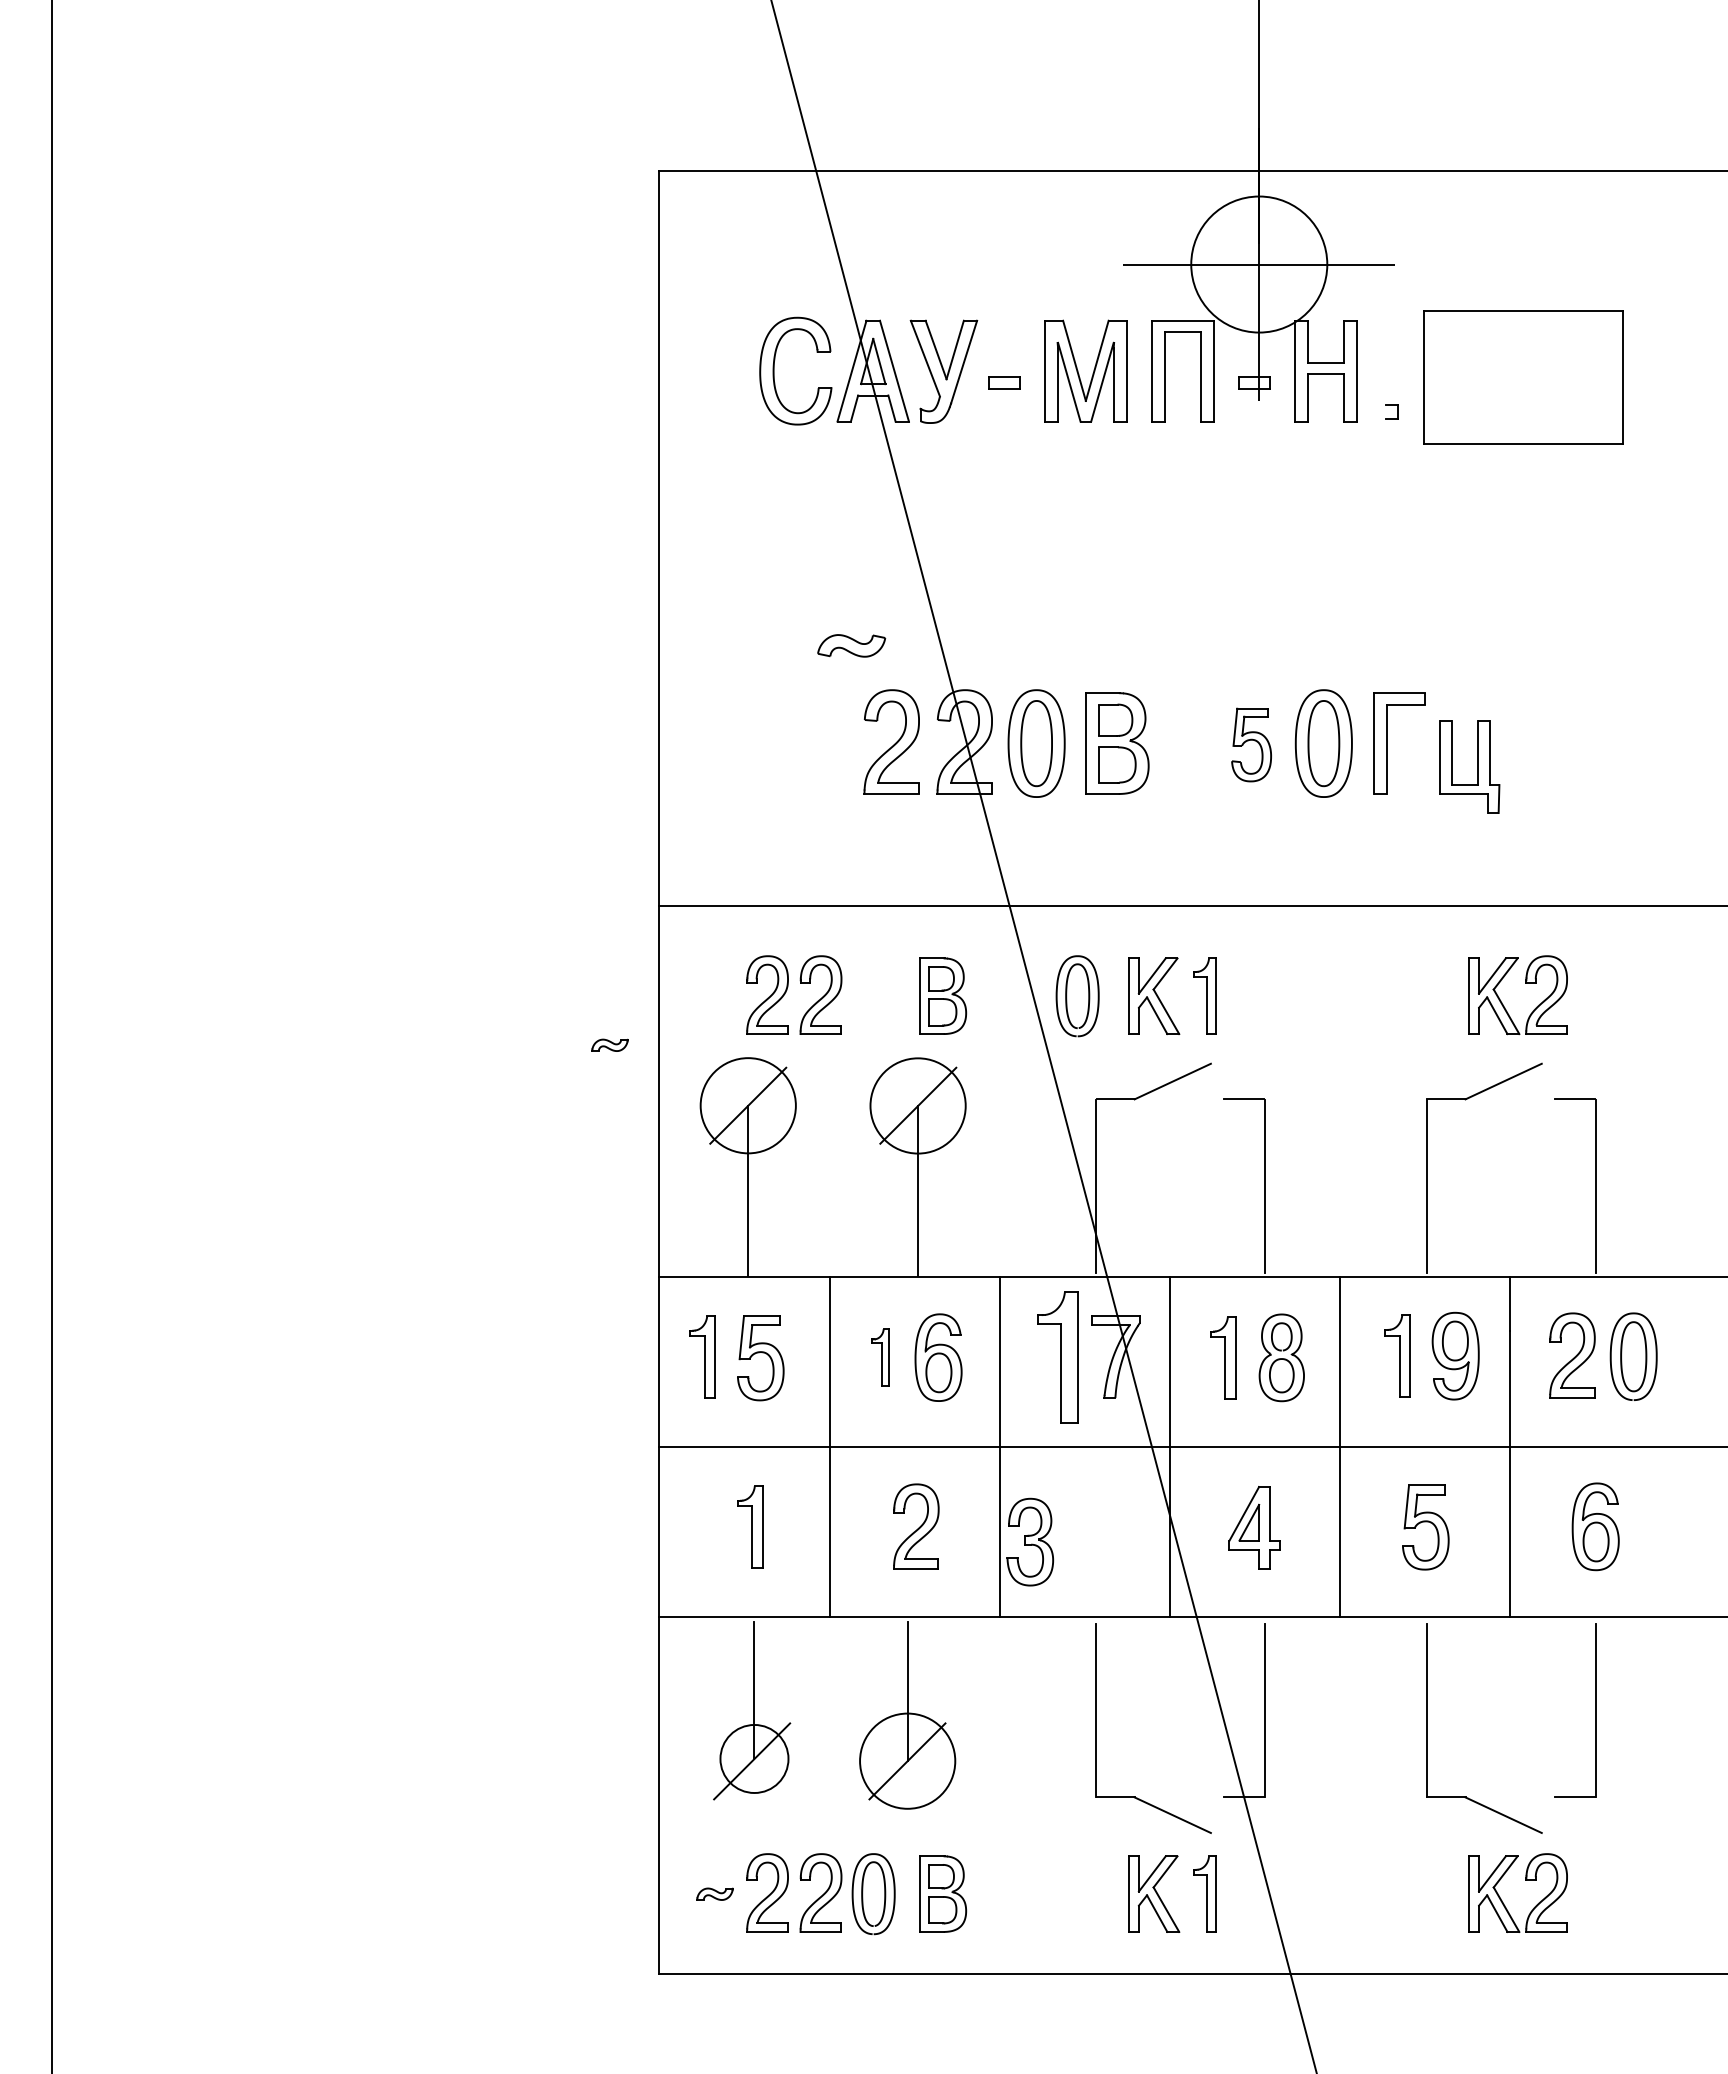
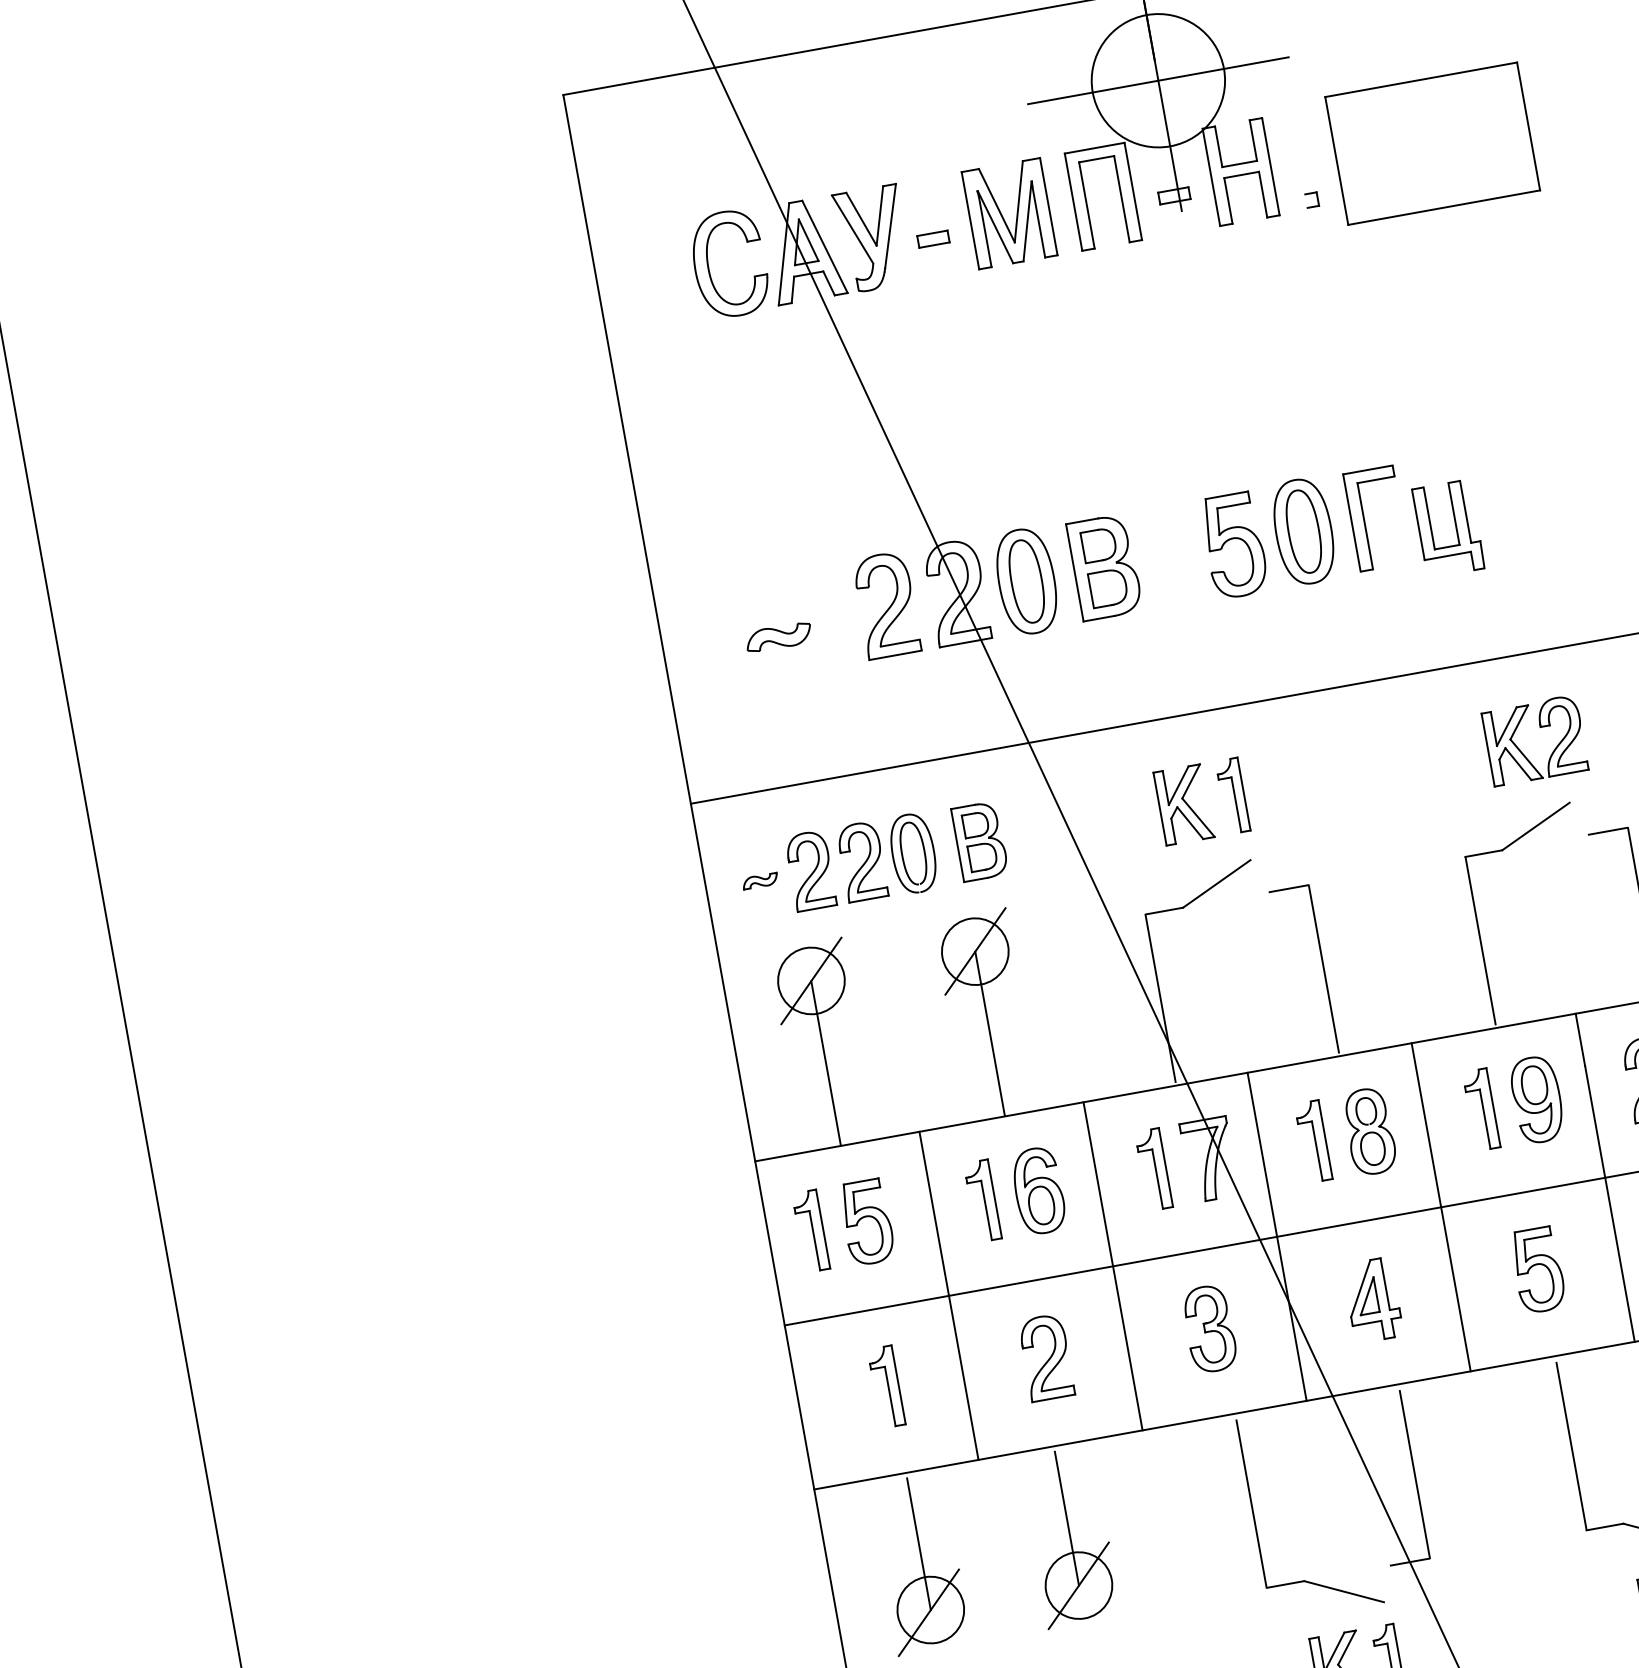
part: (851, 645) -> (778, 637), moved
part: (1251, 744) -> (1234, 545), size x1.43
part: (1077, 996) -> (913, 853), moved
part: (609, 1044) -> (759, 880), moved
circle: (748, 1105) -> (811, 980), size x0.71
circle: (918, 1105) -> (975, 951), size x0.71
part: (1058, 1356) -> (1154, 1169), size x0.62
part: (880, 1357) -> (982, 1200), size x1.43
part: (1030, 1541) -> (1209, 1328), moved
circle: (907, 1761) -> (1078, 1585), size x0.71

